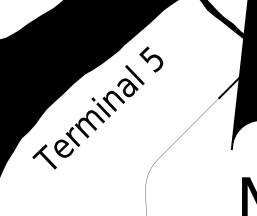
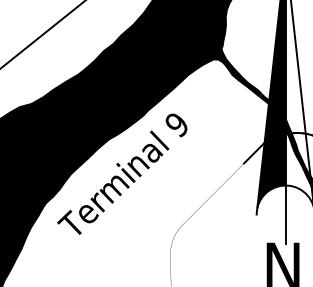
text: (150, 59) -> (175, 124), 5 -> 9

